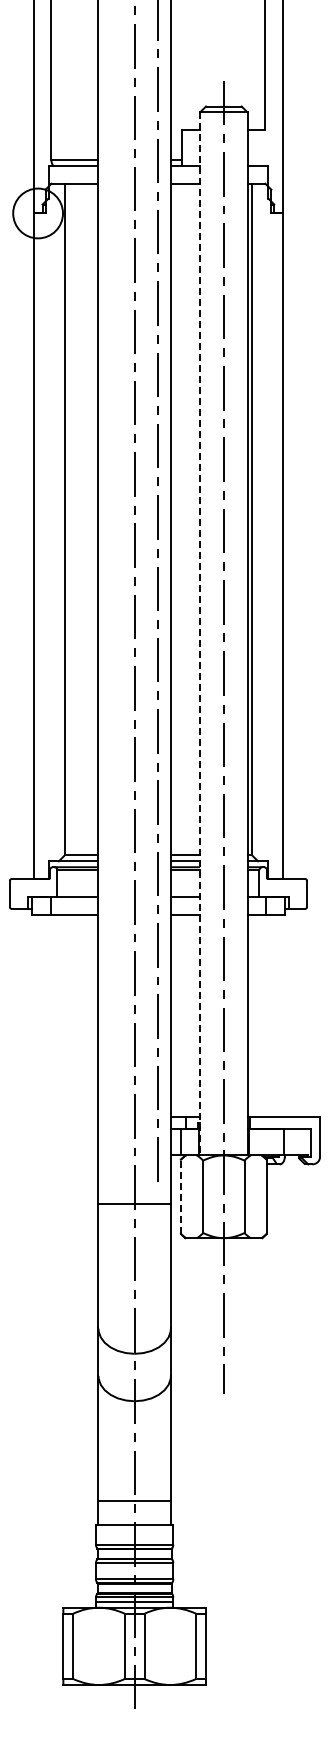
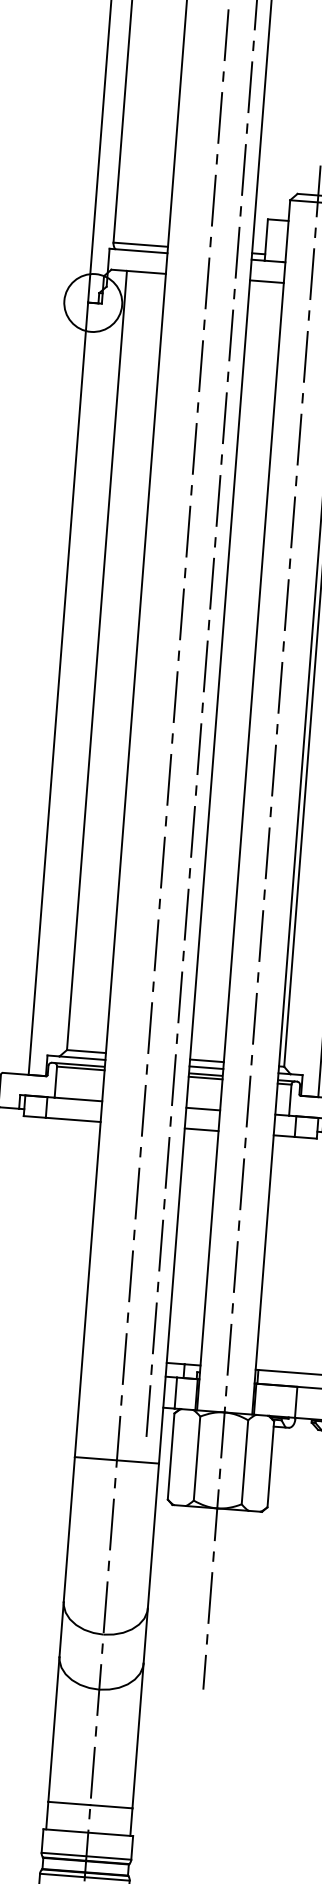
line: (200, 633) -> (244, 804), dashed -> solid
line: (180, 1196) -> (170, 1456), dashed -> solid

